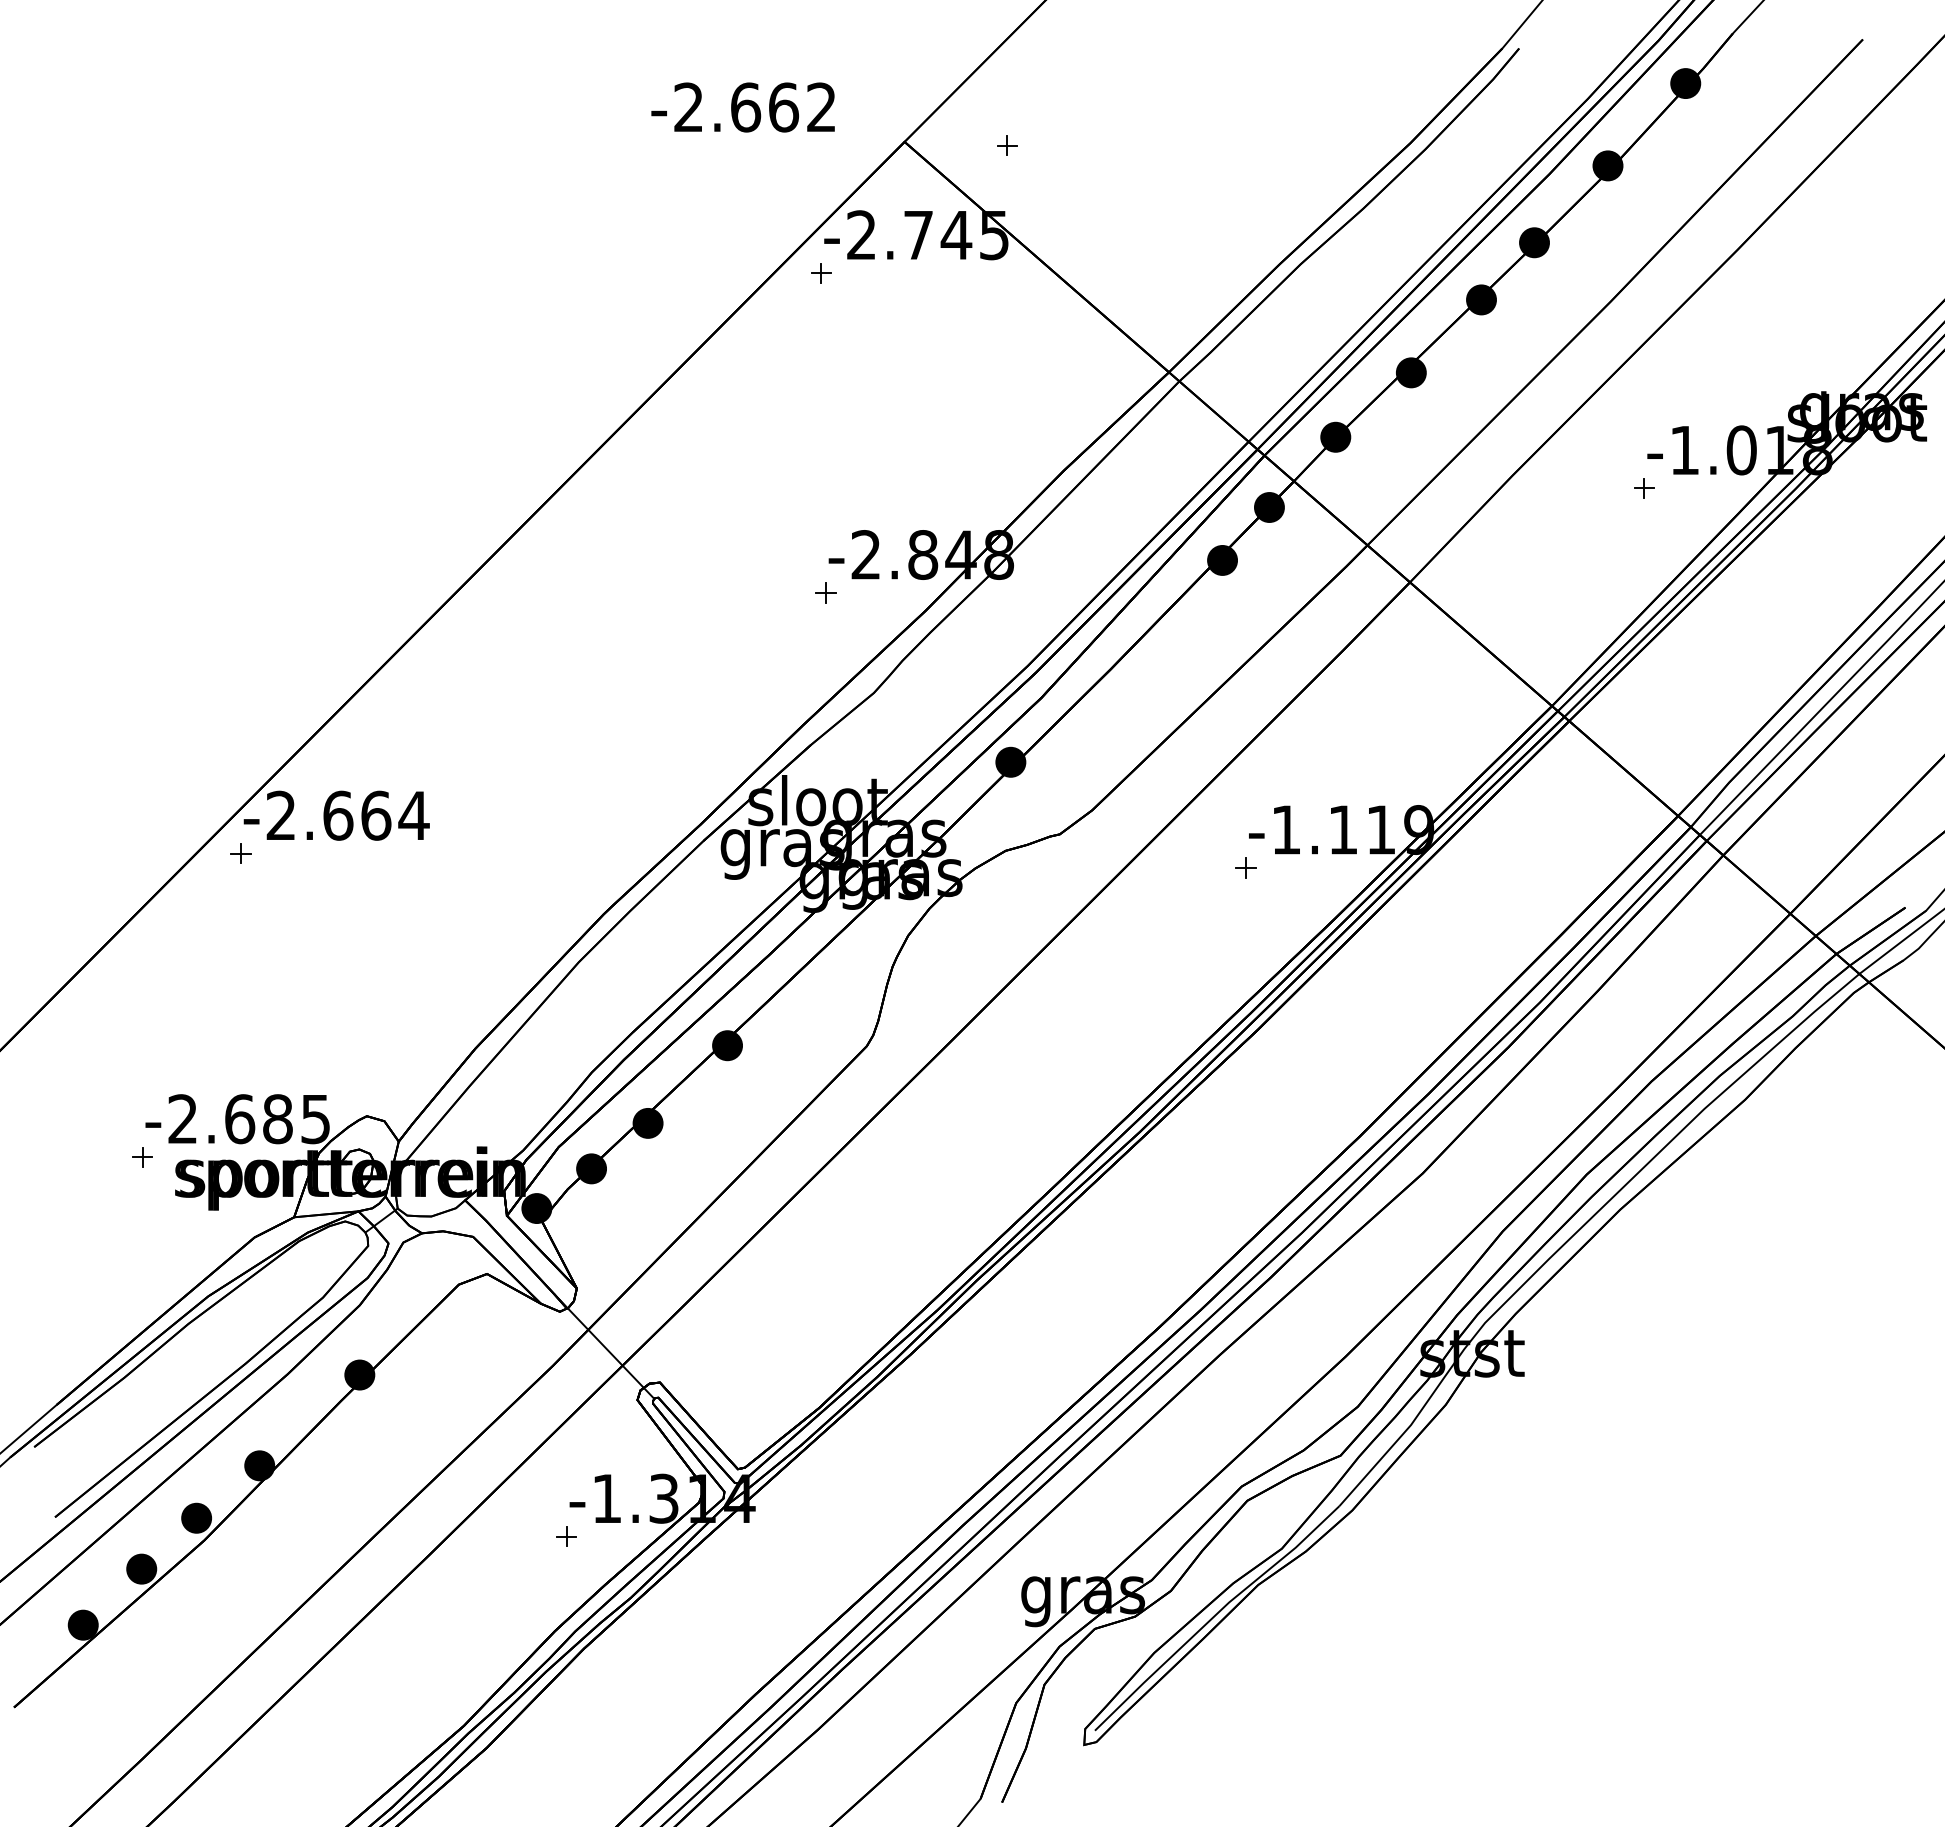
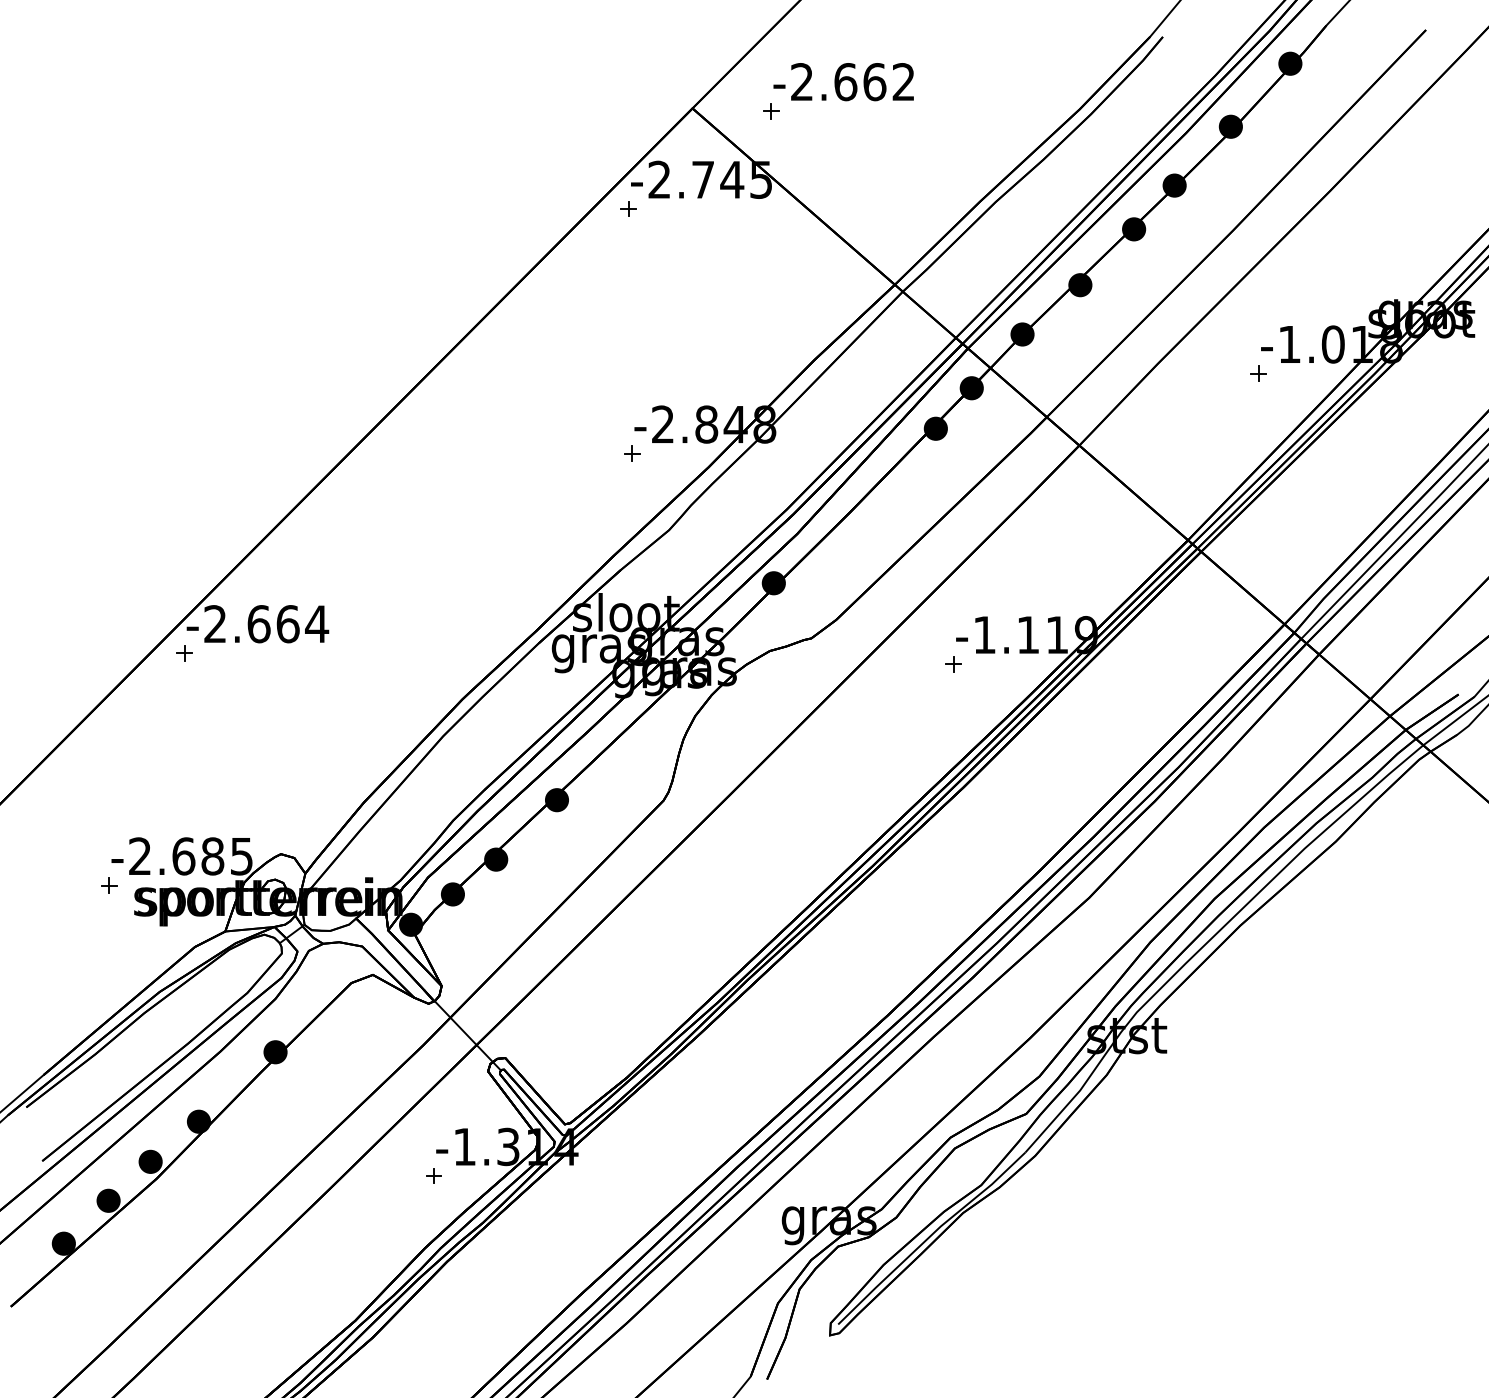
text: (742, 107) -> (843, 82), moved

